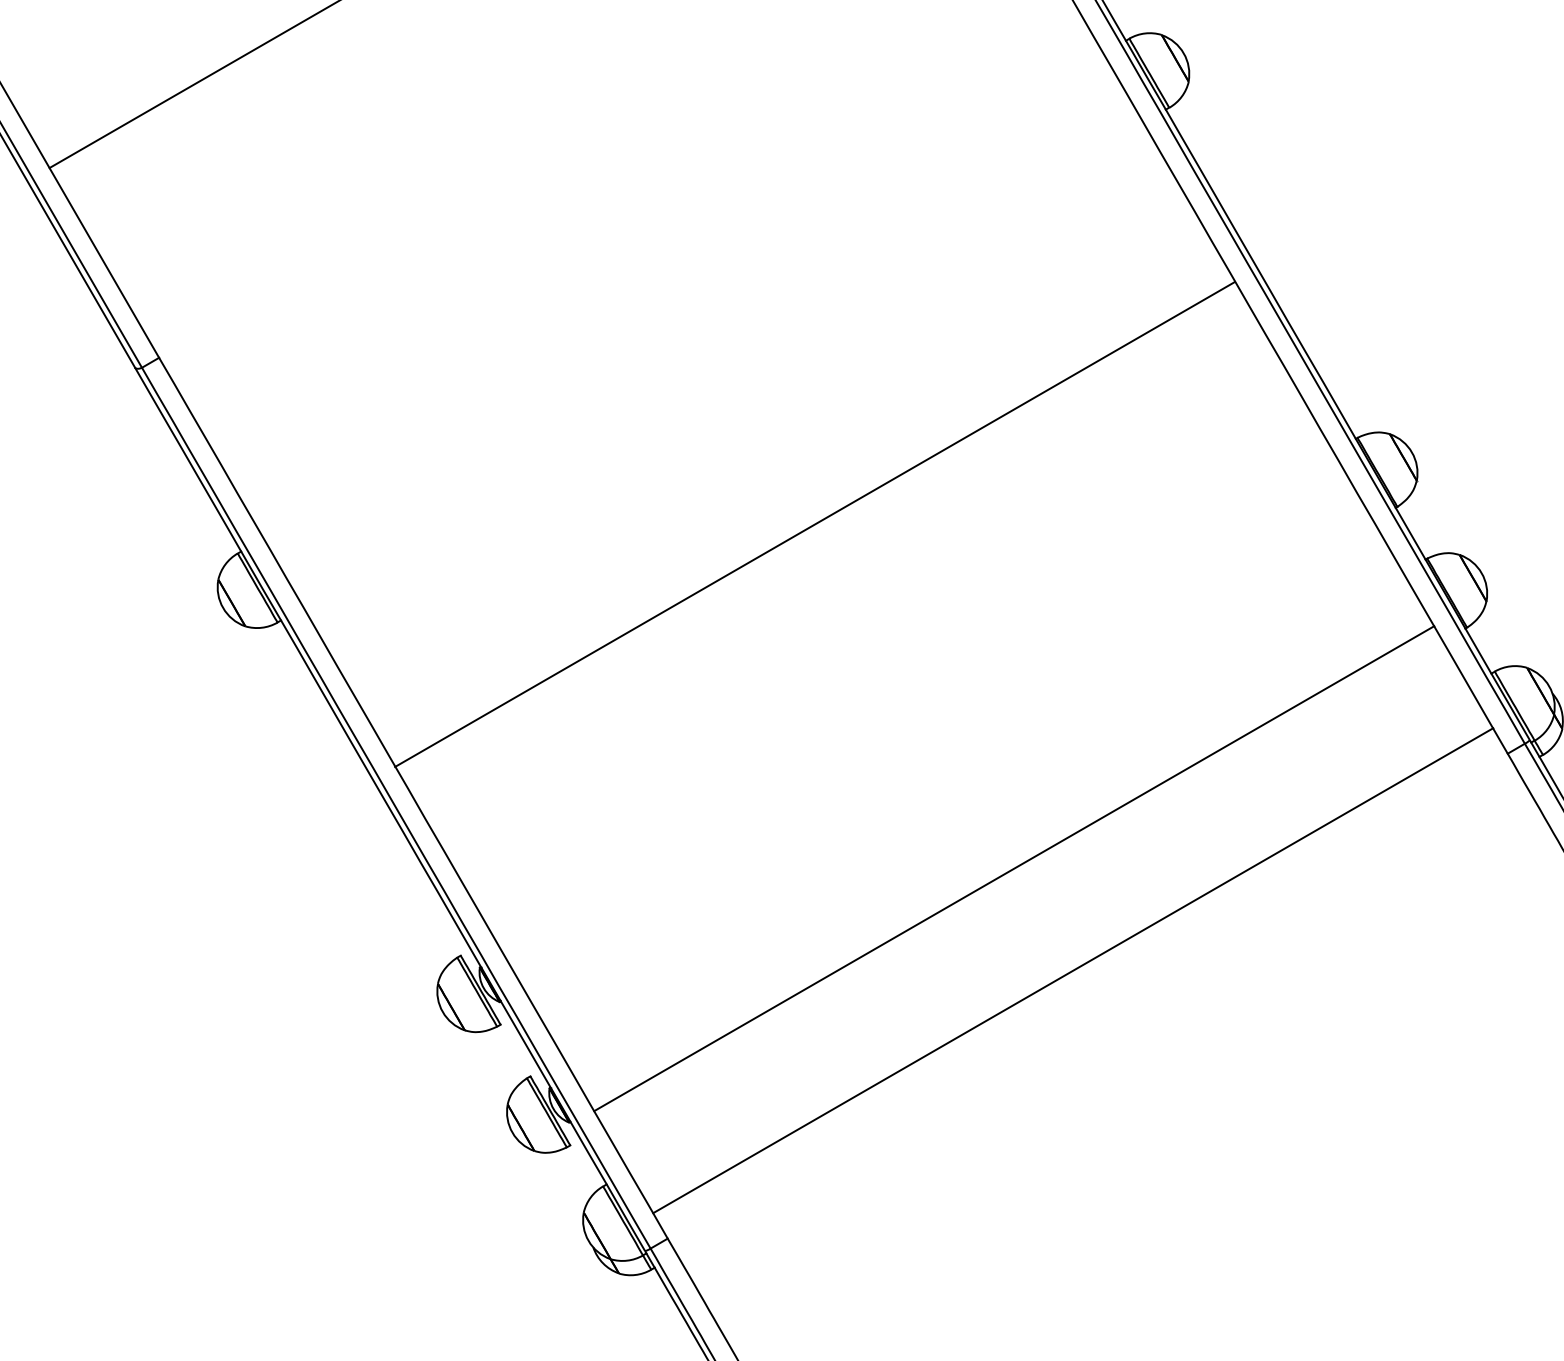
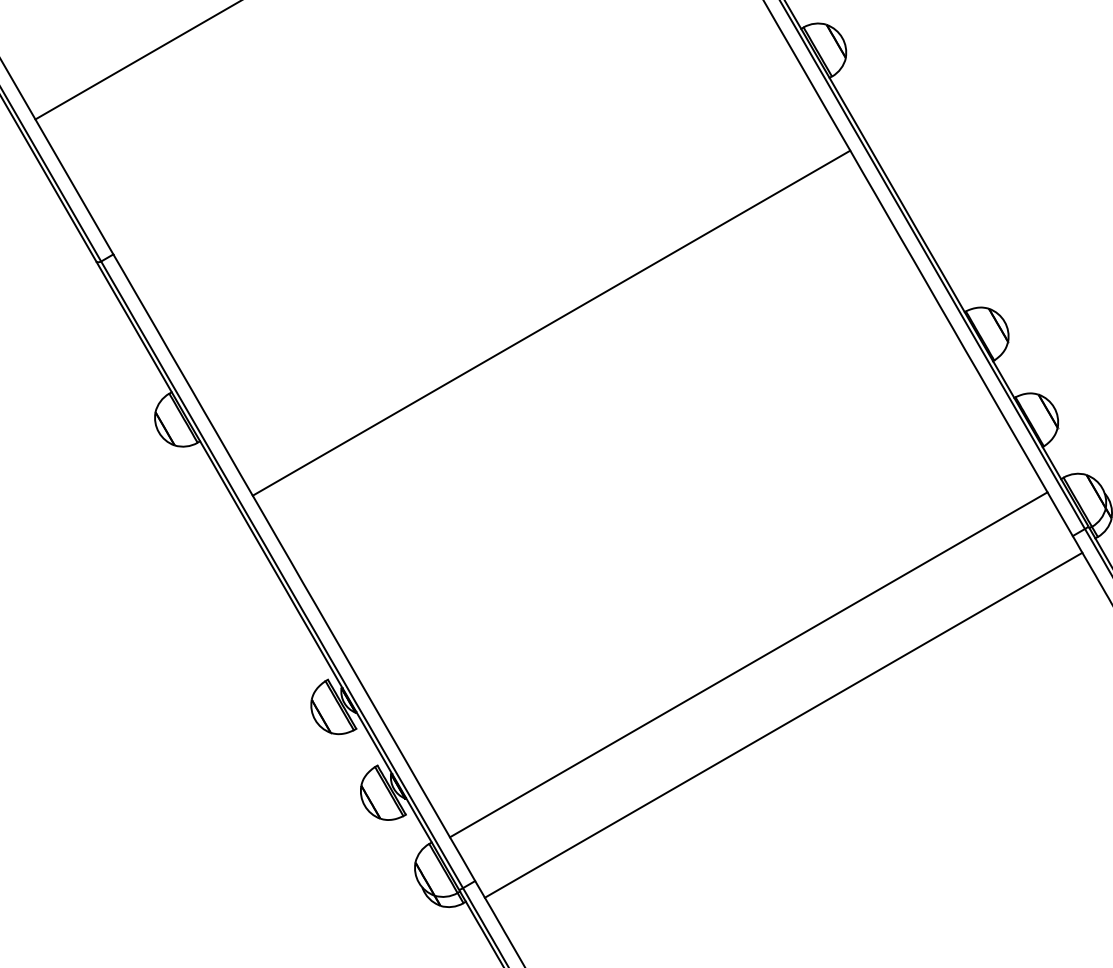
line: (814, 524) -> (551, 323), moved
line: (1014, 868) -> (748, 664), moved
line: (1073, 970) -> (783, 725), moved

